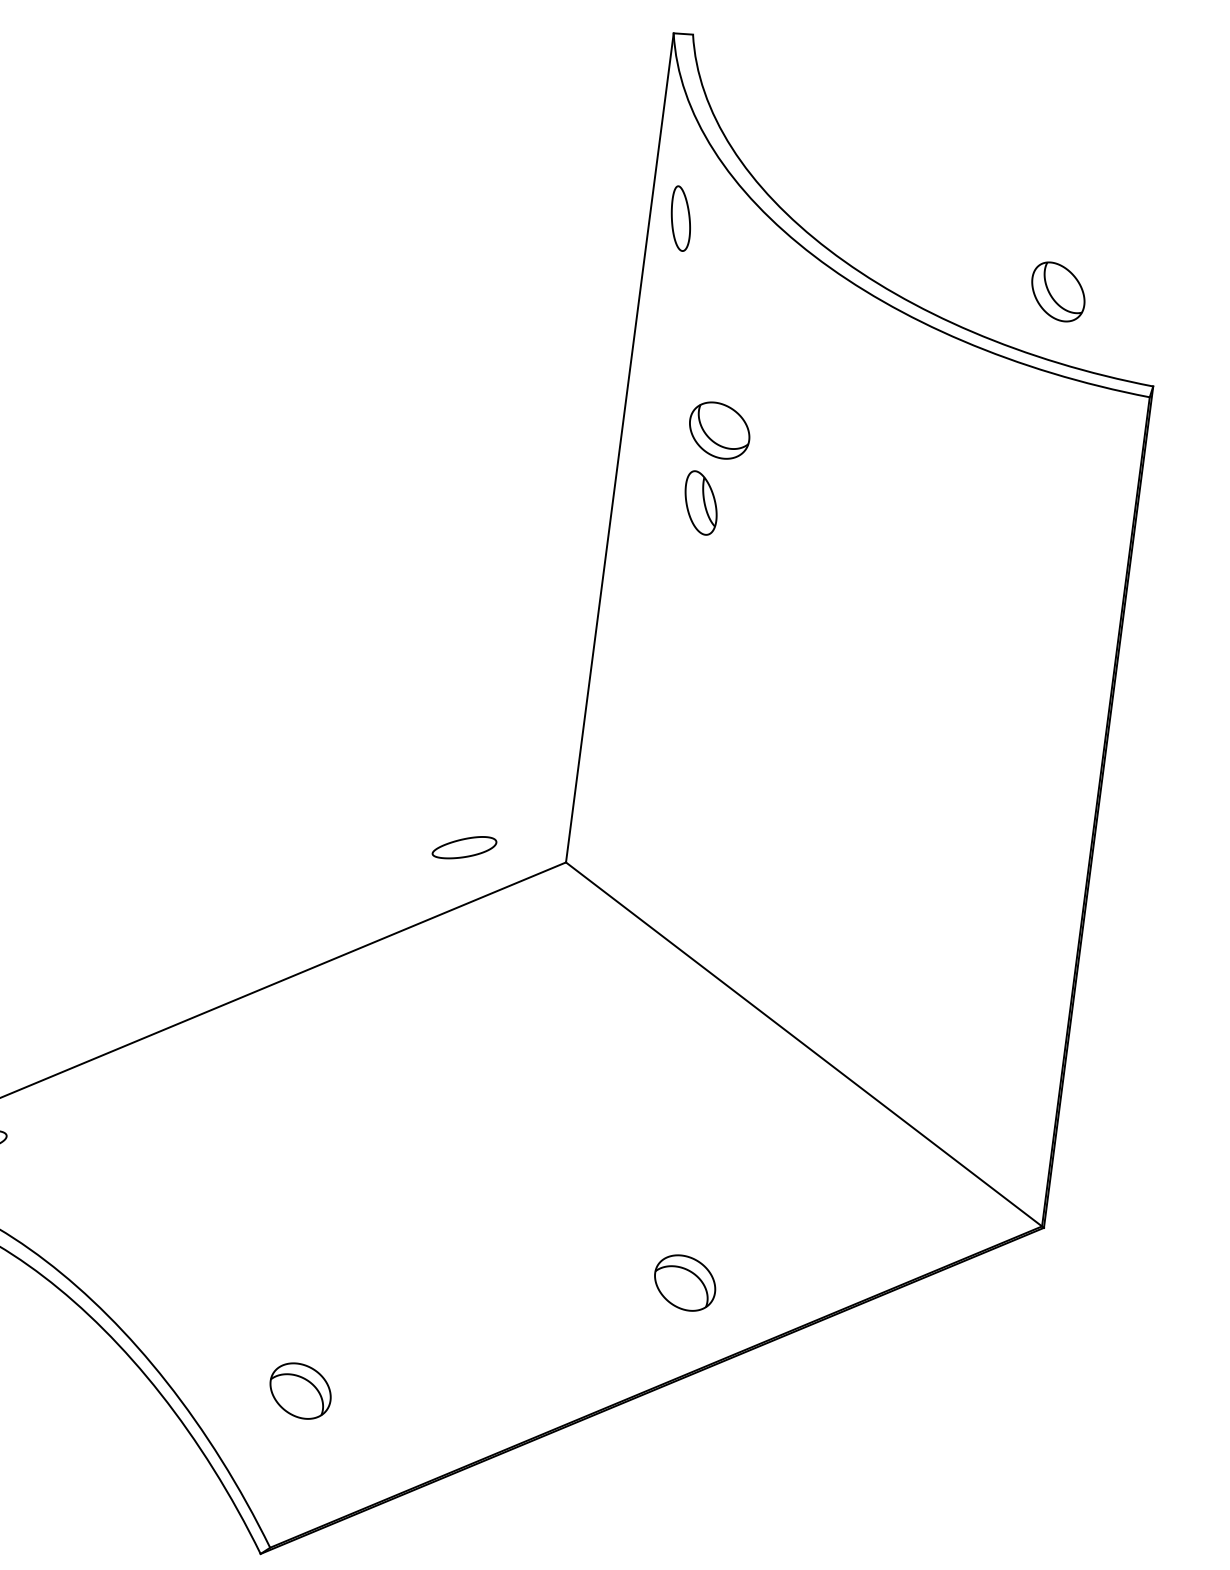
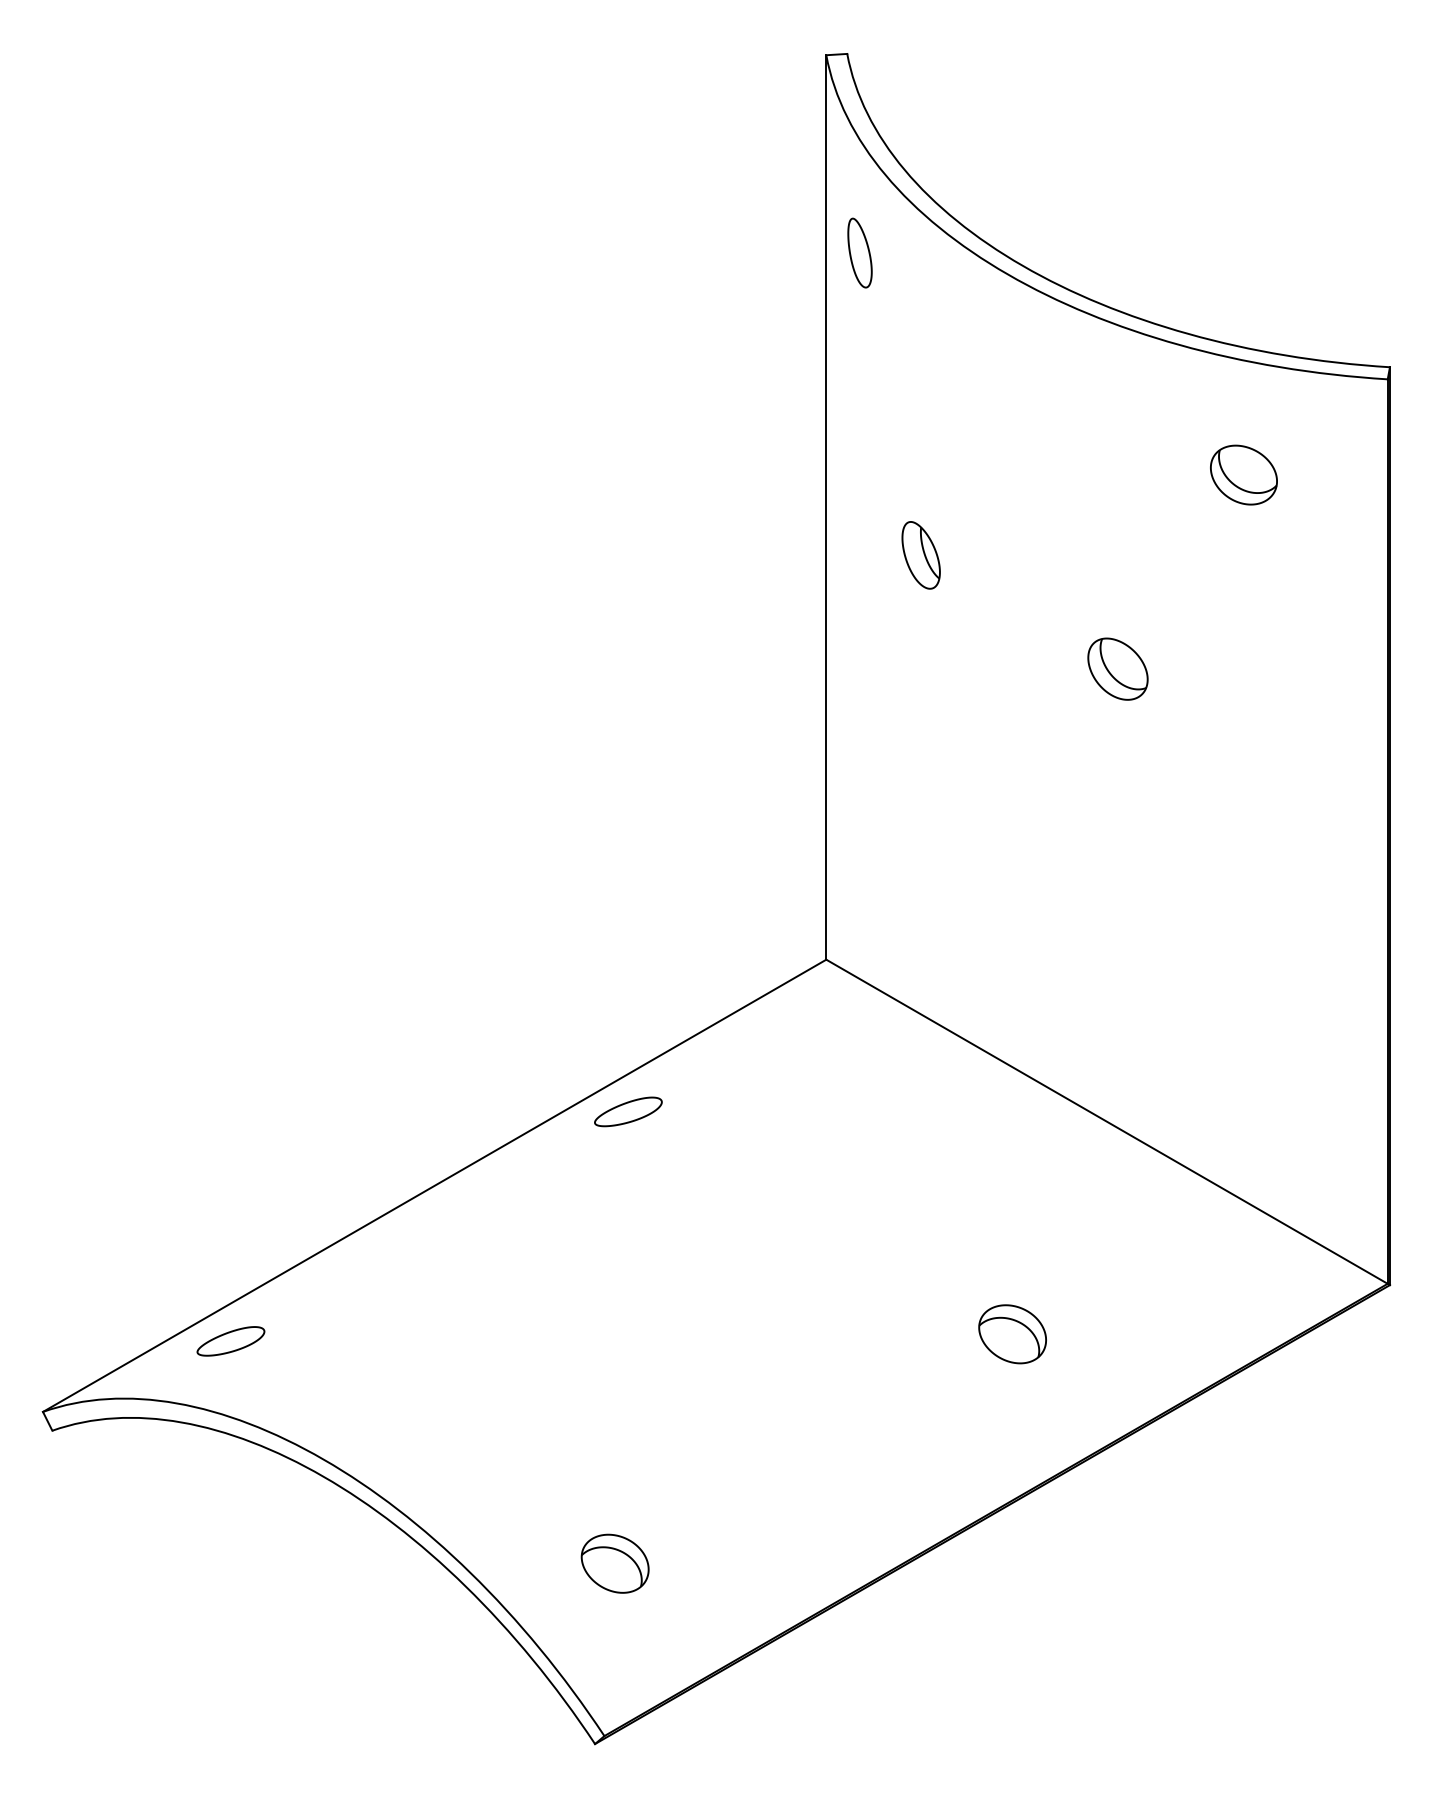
part: (1057, 291) -> (1117, 668), moved
part: (719, 430) -> (1243, 474), moved
part: (464, 847) -> (628, 1111), moved
part: (684, 1283) -> (1012, 1334), moved

